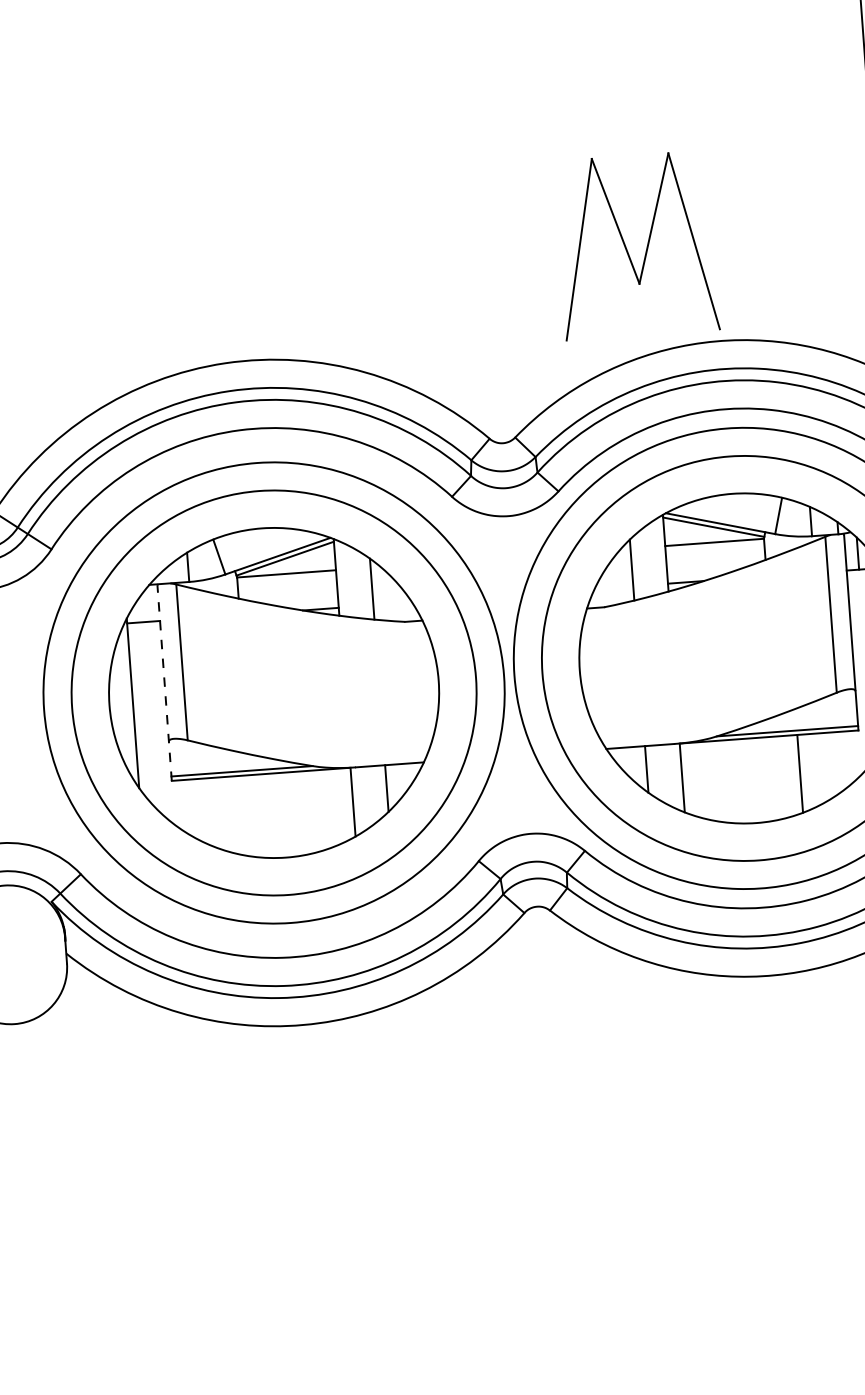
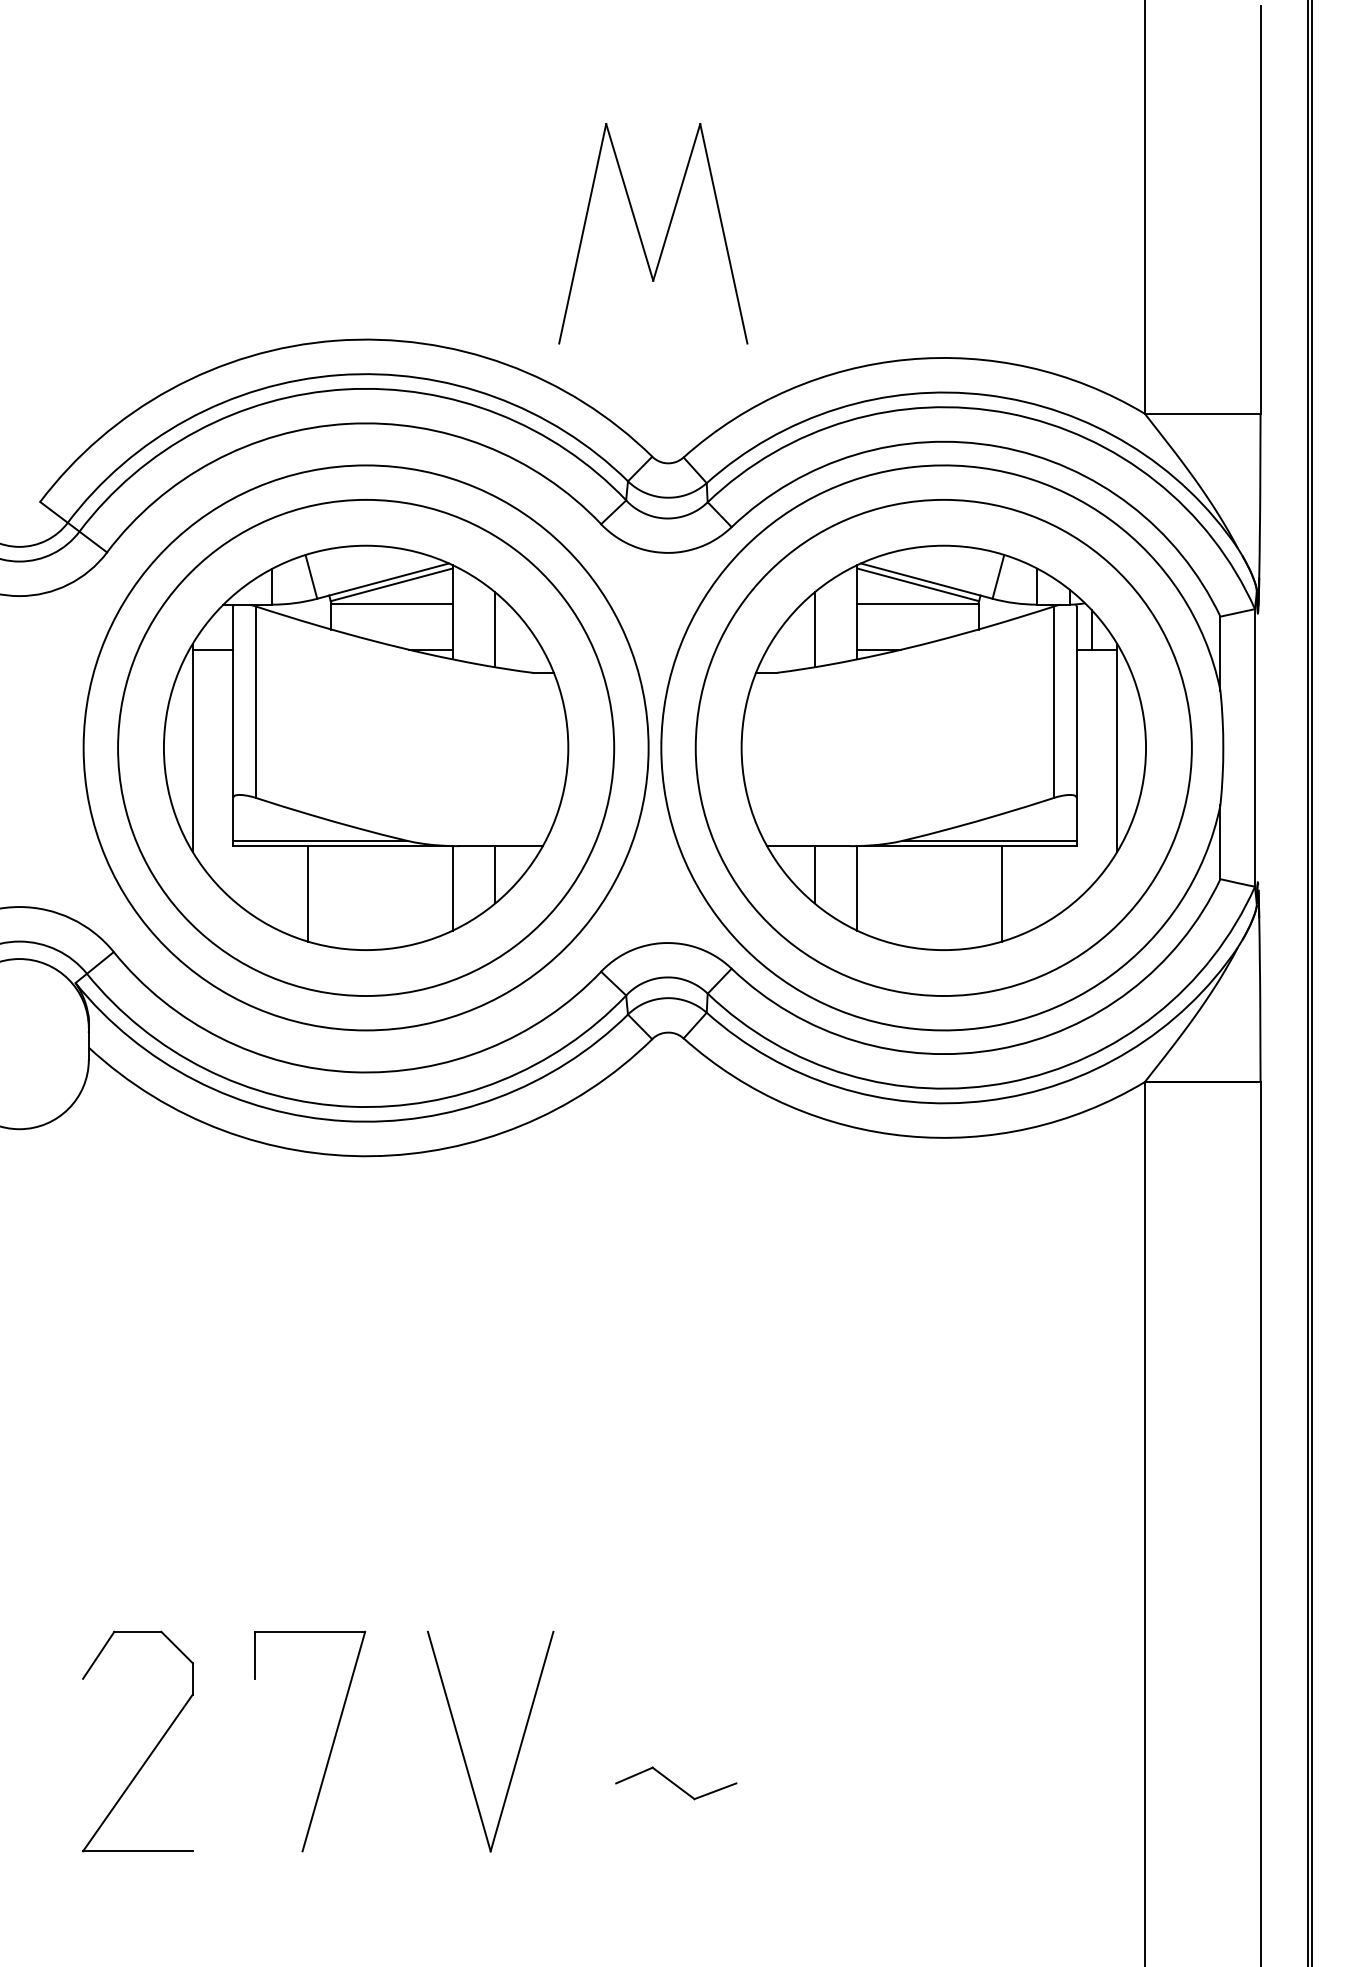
part: (646, 246) -> (665, 235), moved
line: (164, 683) -> (233, 726), dashed -> solid
line: (235, 814) -> (308, 893), added

